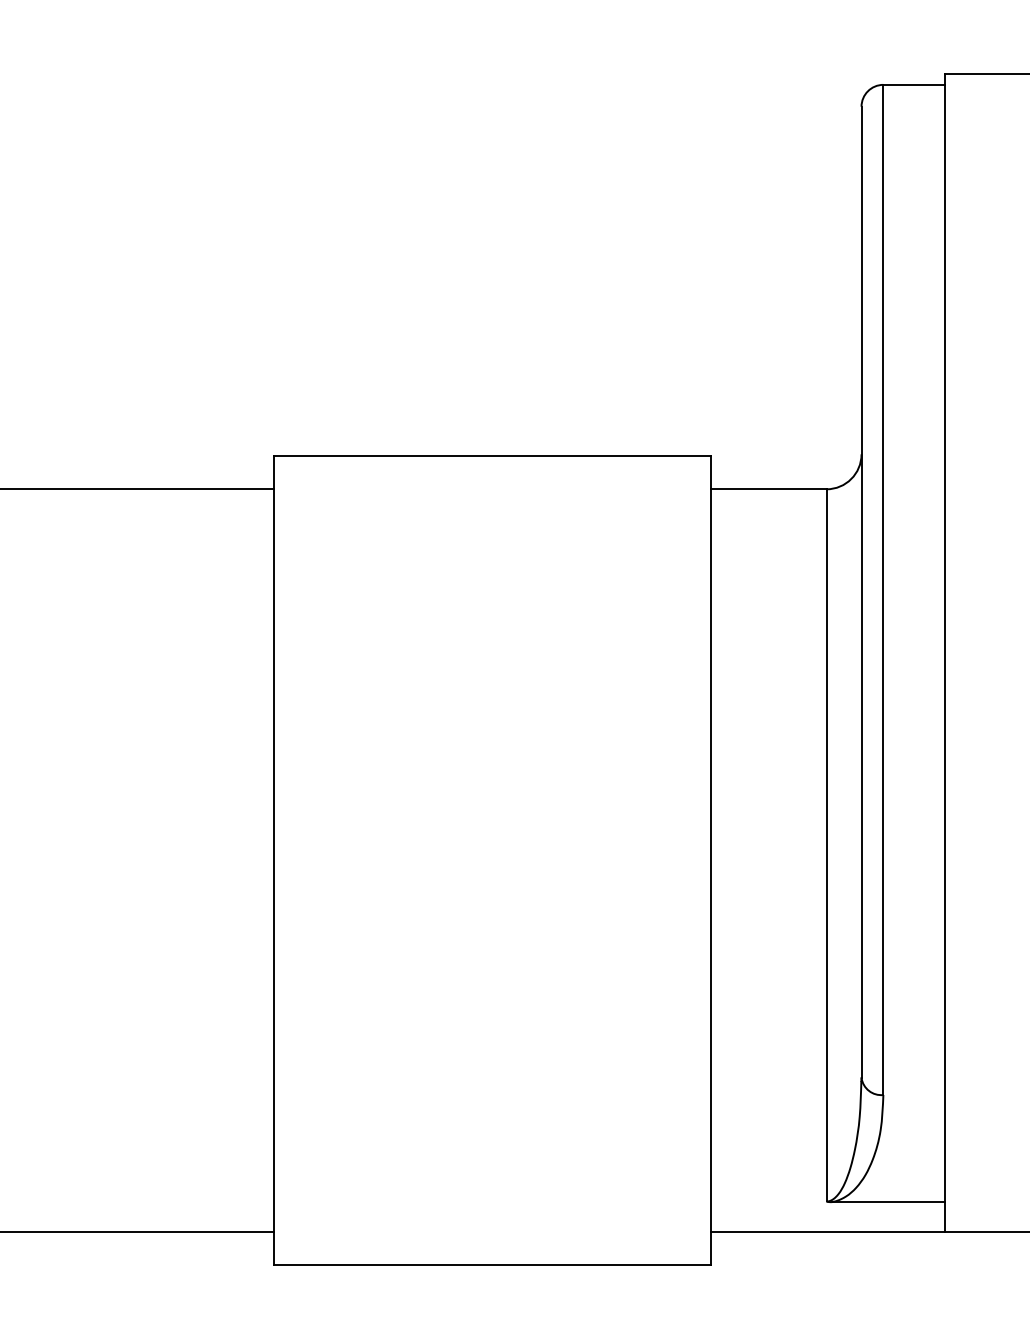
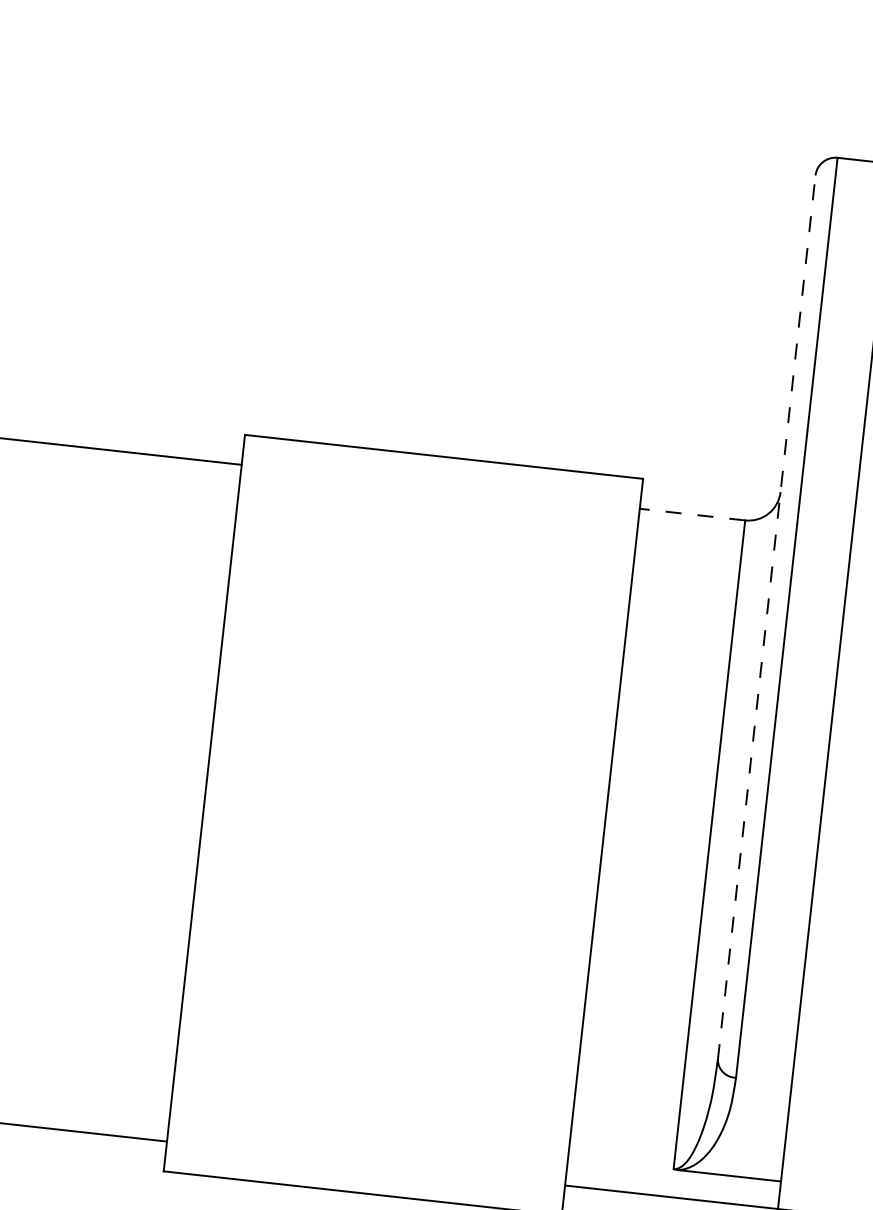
line: (768, 489) -> (692, 514), solid -> dashed
line: (861, 592) -> (766, 617), solid -> dashed

